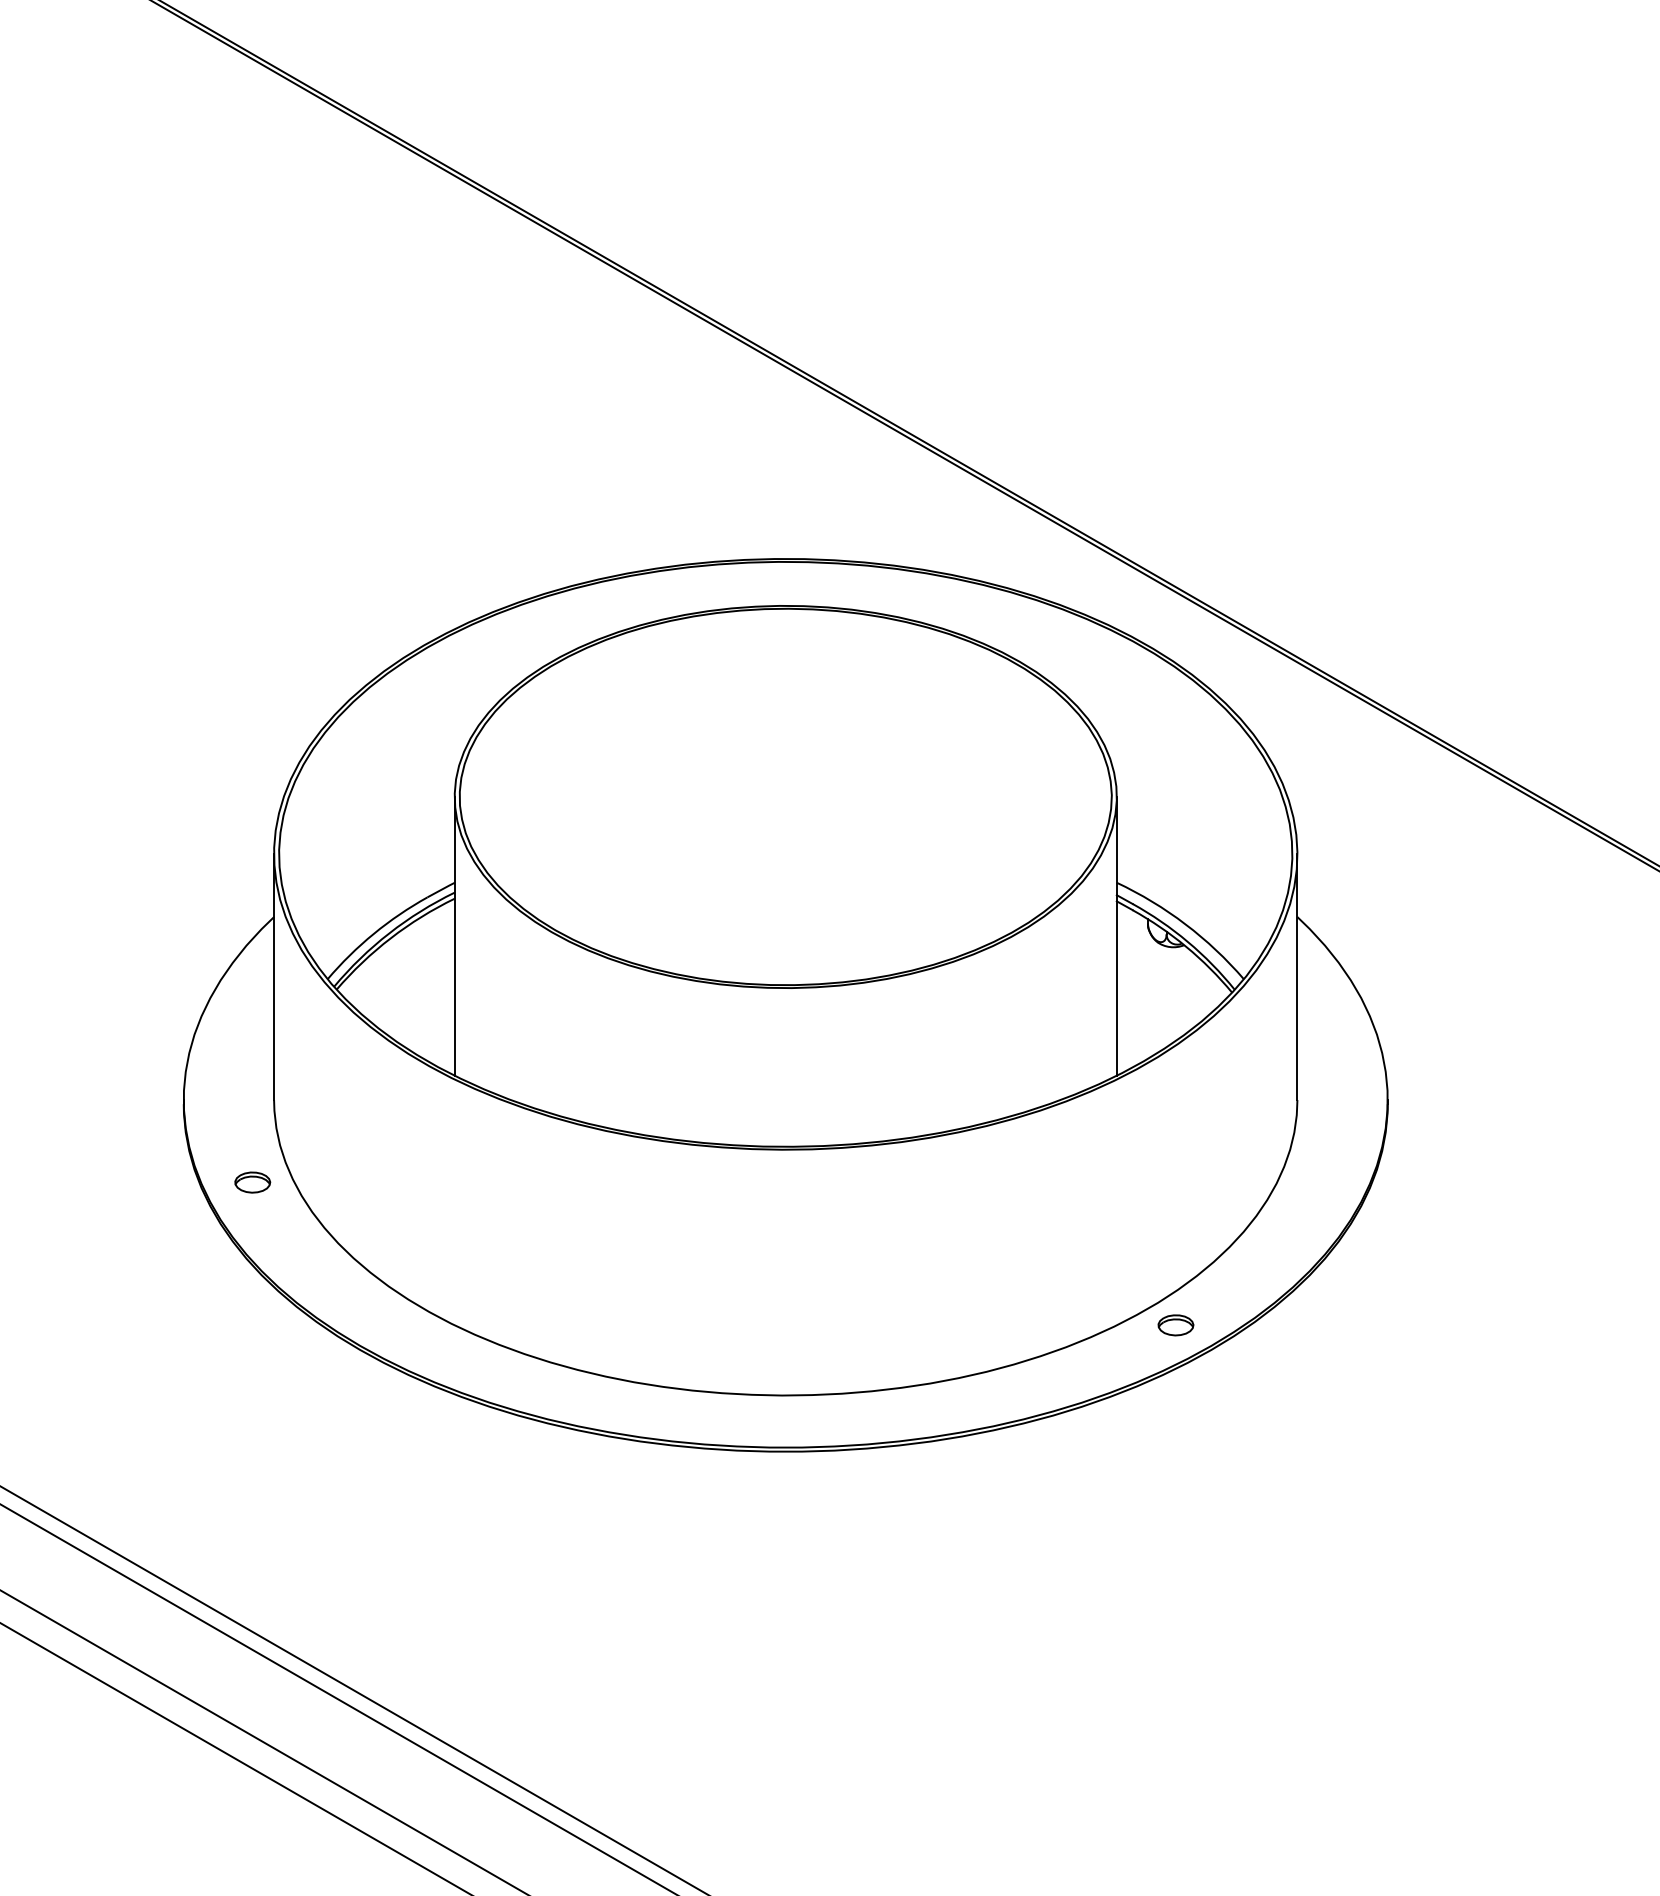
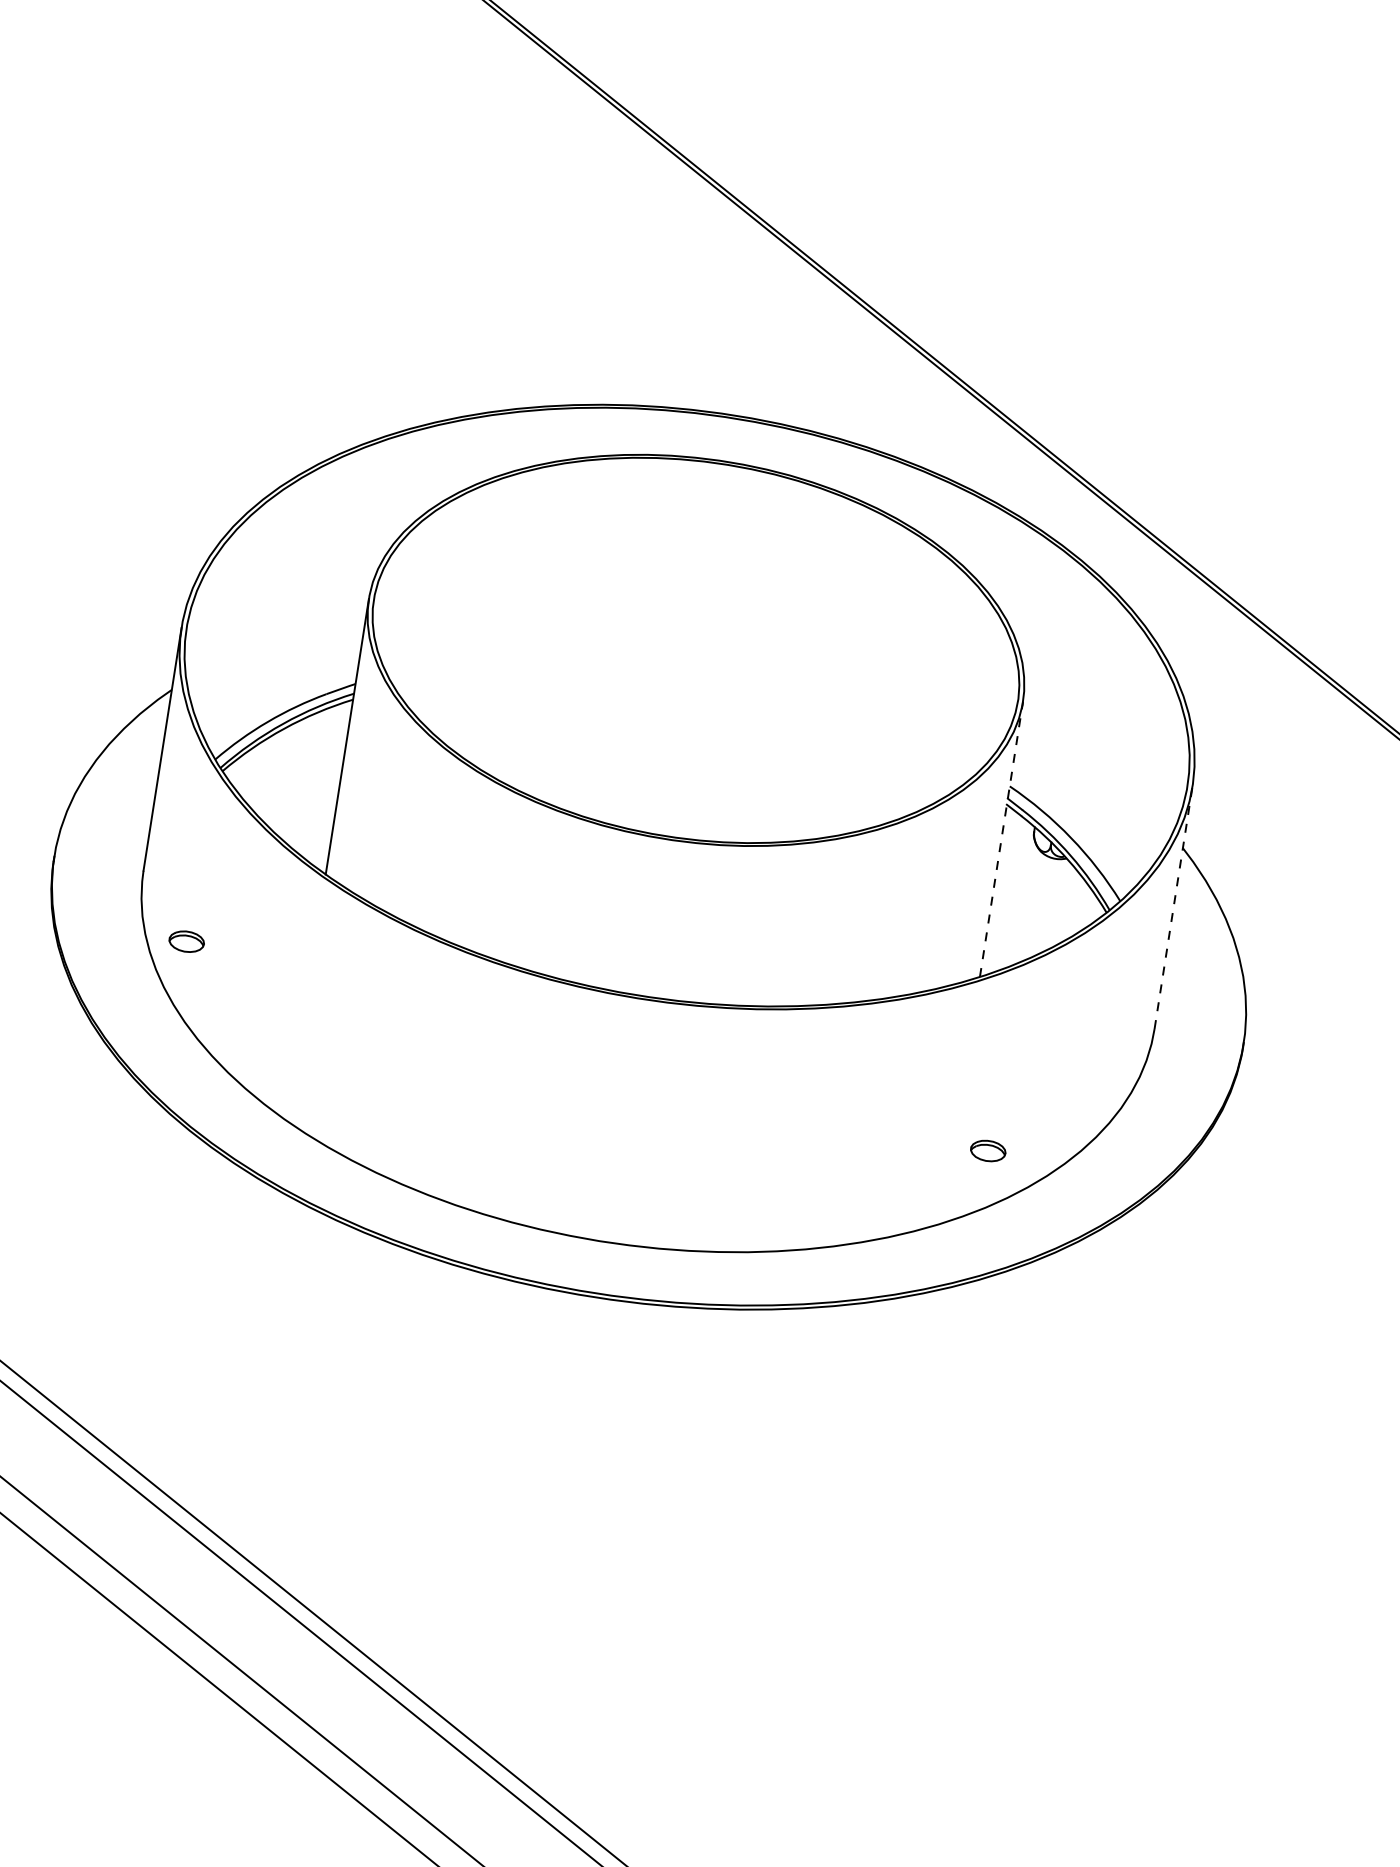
line: (1116, 935) -> (1001, 838), solid -> dashed
line: (1297, 977) -> (1173, 907), solid -> dashed
part: (252, 1182) -> (186, 941), moved
part: (1175, 1325) -> (987, 1151), moved

